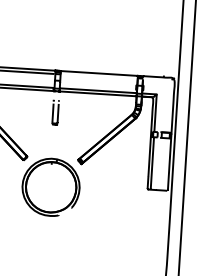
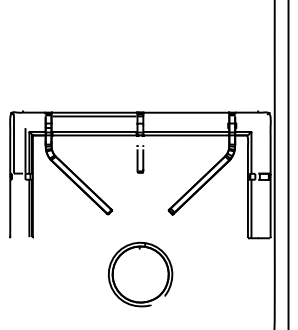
part: (51, 187) -> (140, 274), moved

